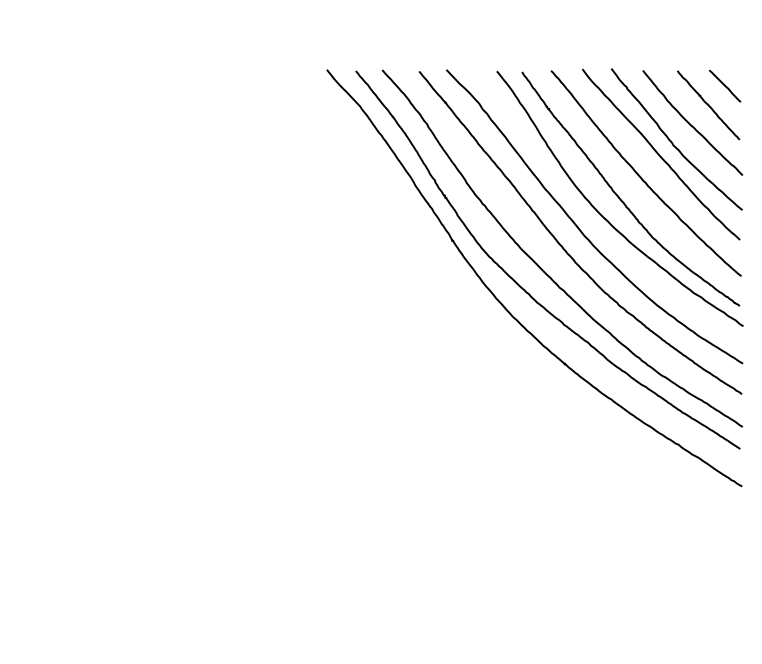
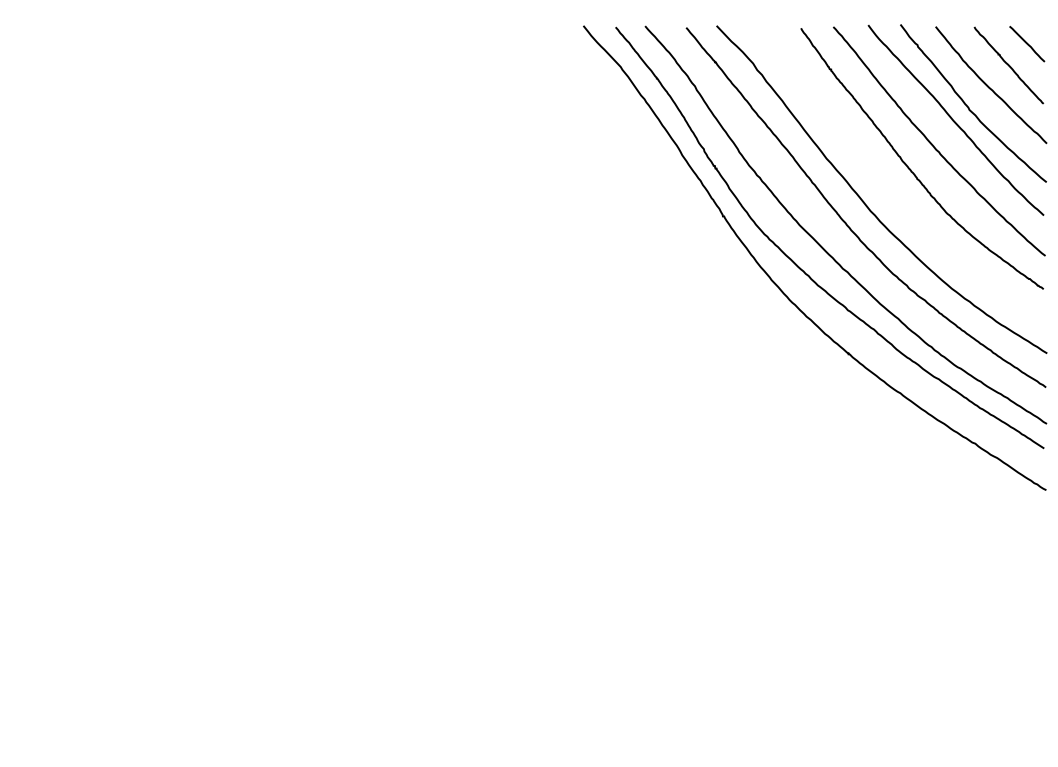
curve: (602, 214) -> (890, 187), removed

